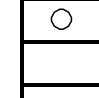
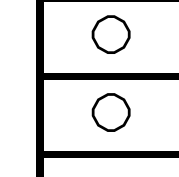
part: (61, 61) -> (111, 111), added

